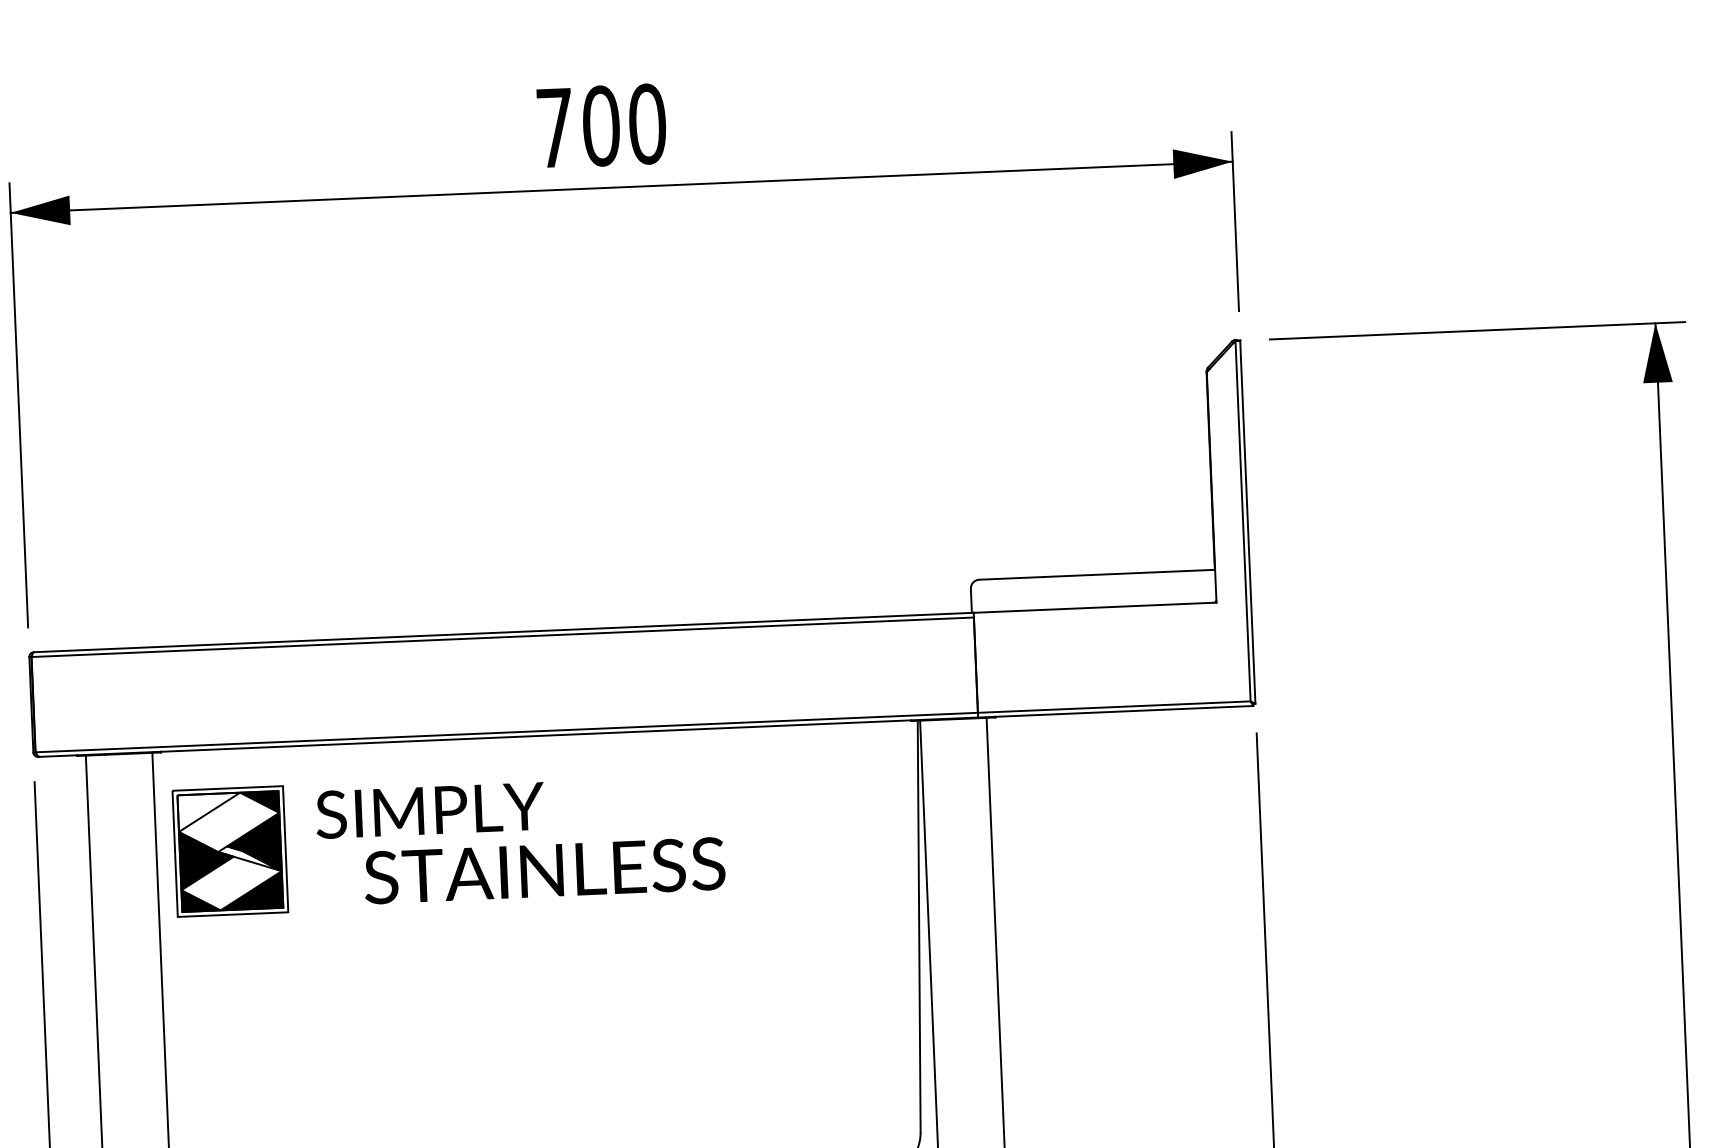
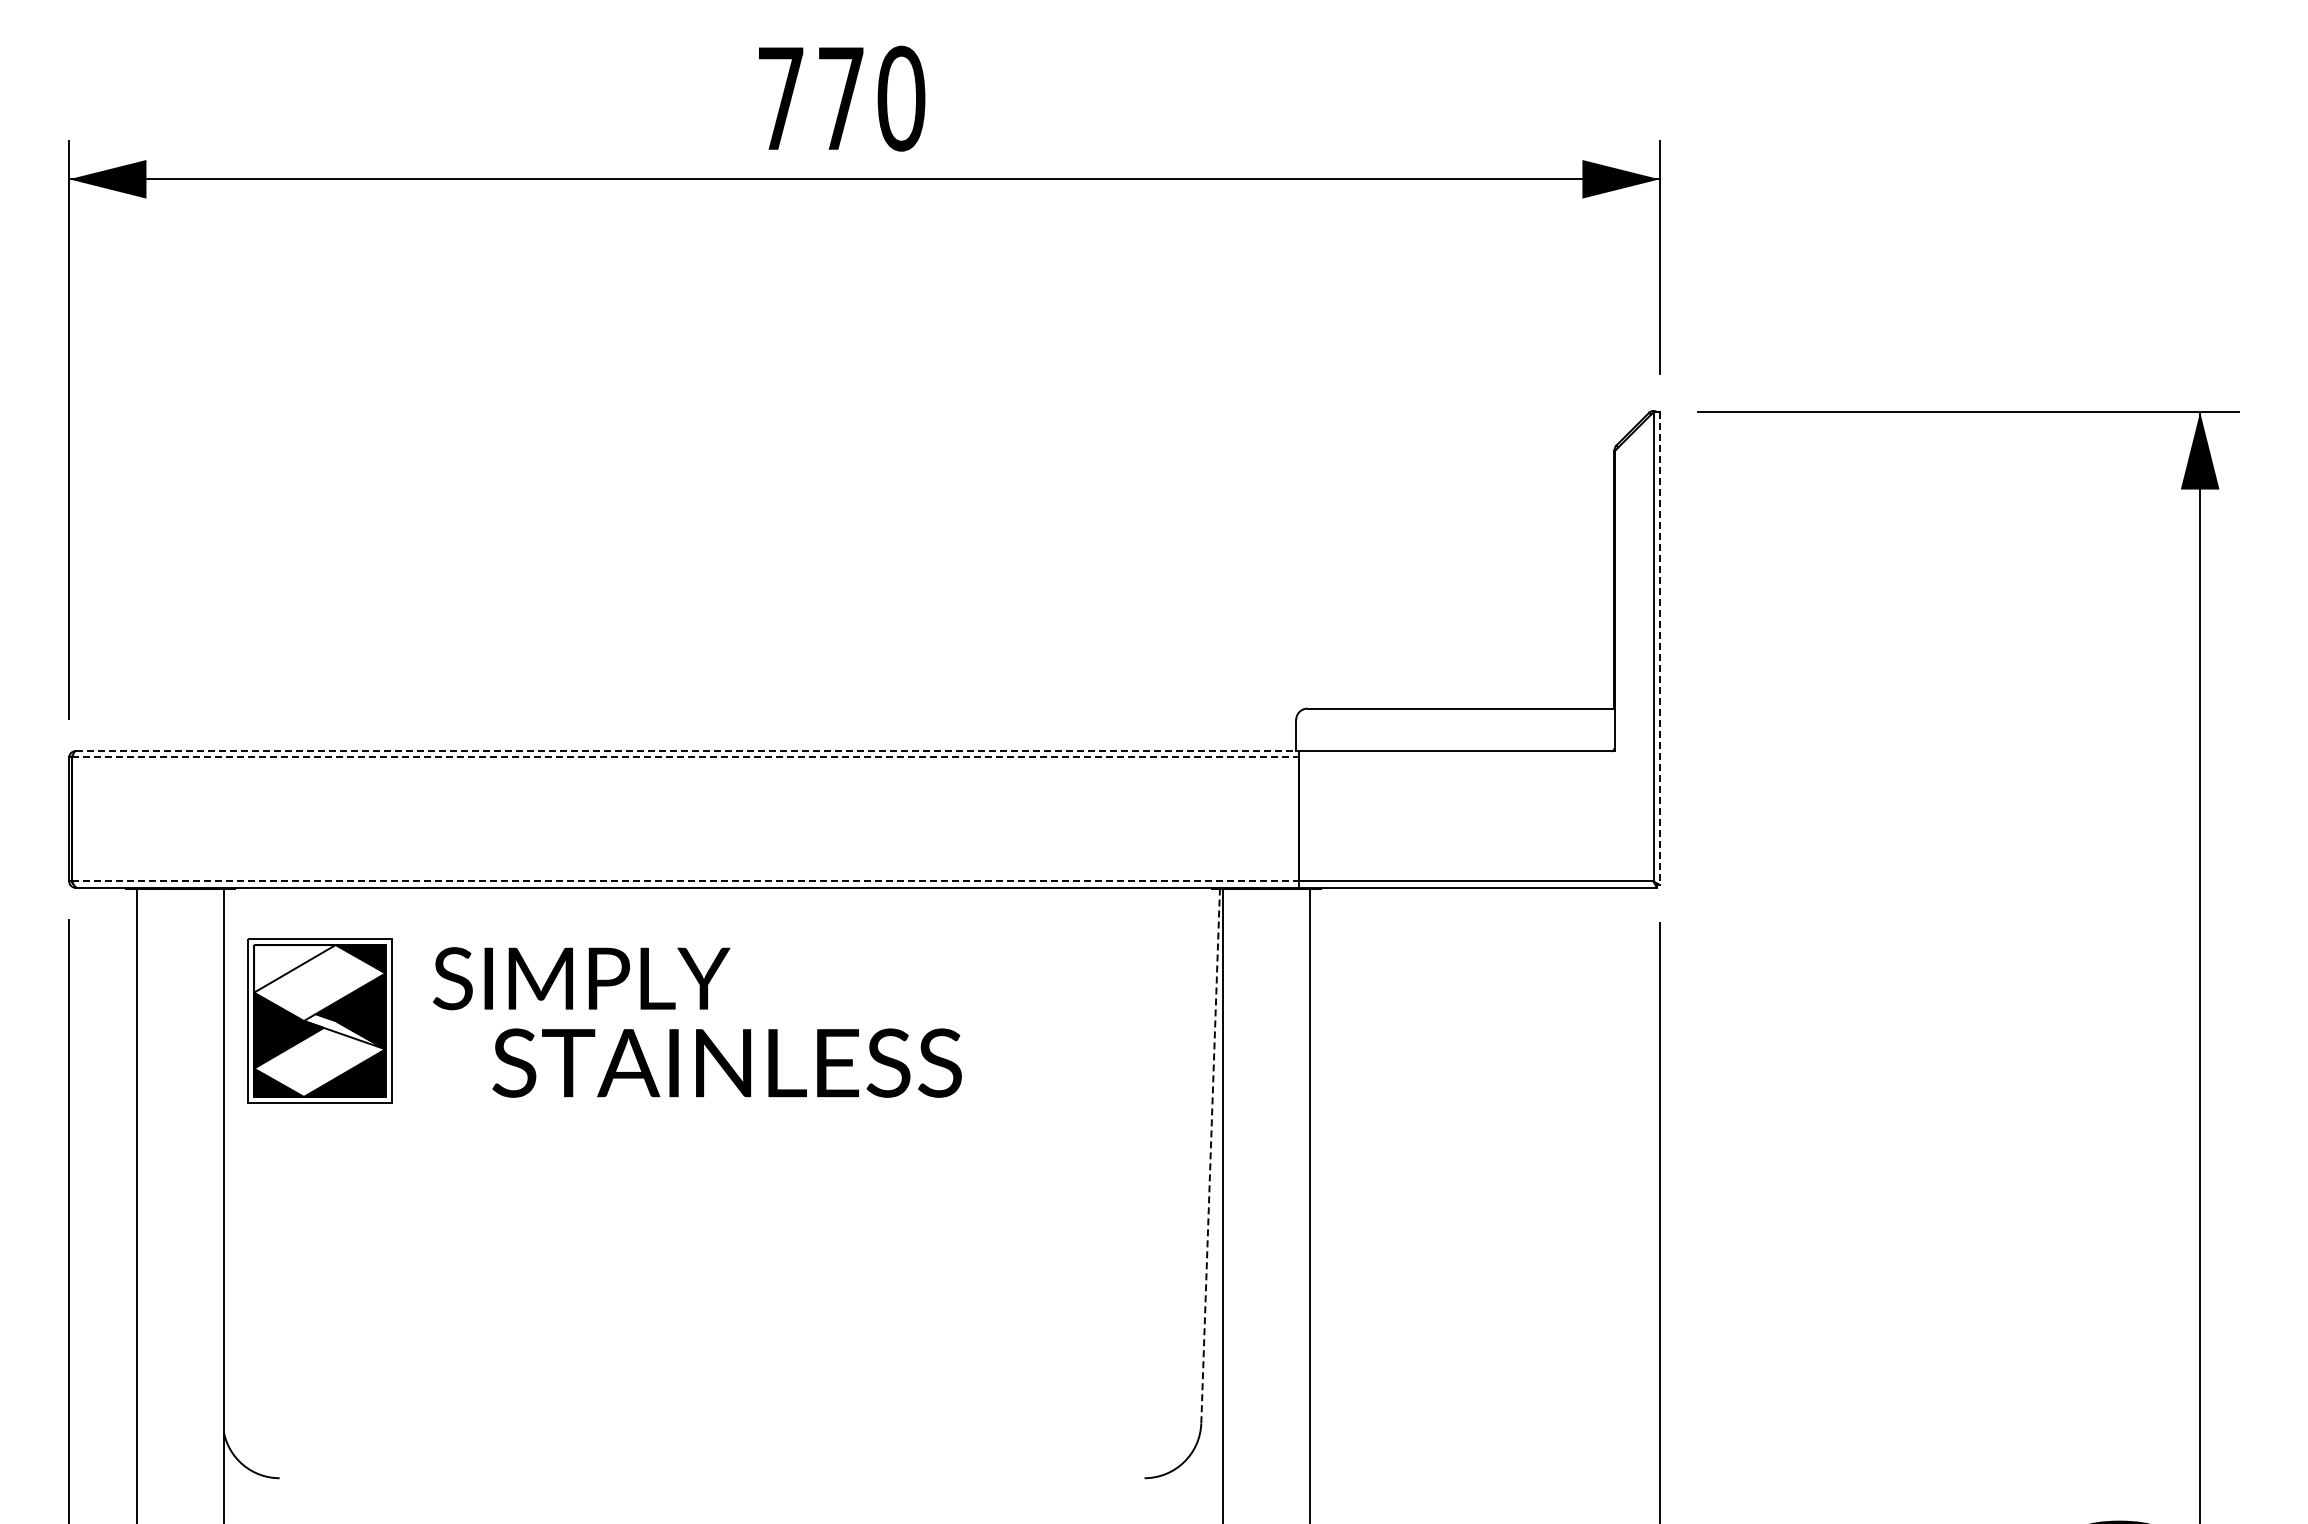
text: (601, 125) -> (841, 98), 700 -> 770
line: (1247, 522) -> (1659, 649), solid -> dashed
line: (504, 632) -> (687, 751), solid -> dashed
line: (502, 637) -> (685, 757), solid -> dashed
line: (506, 732) -> (685, 881), solid -> dashed
line: (919, 926) -> (1210, 1155), solid -> dashed

